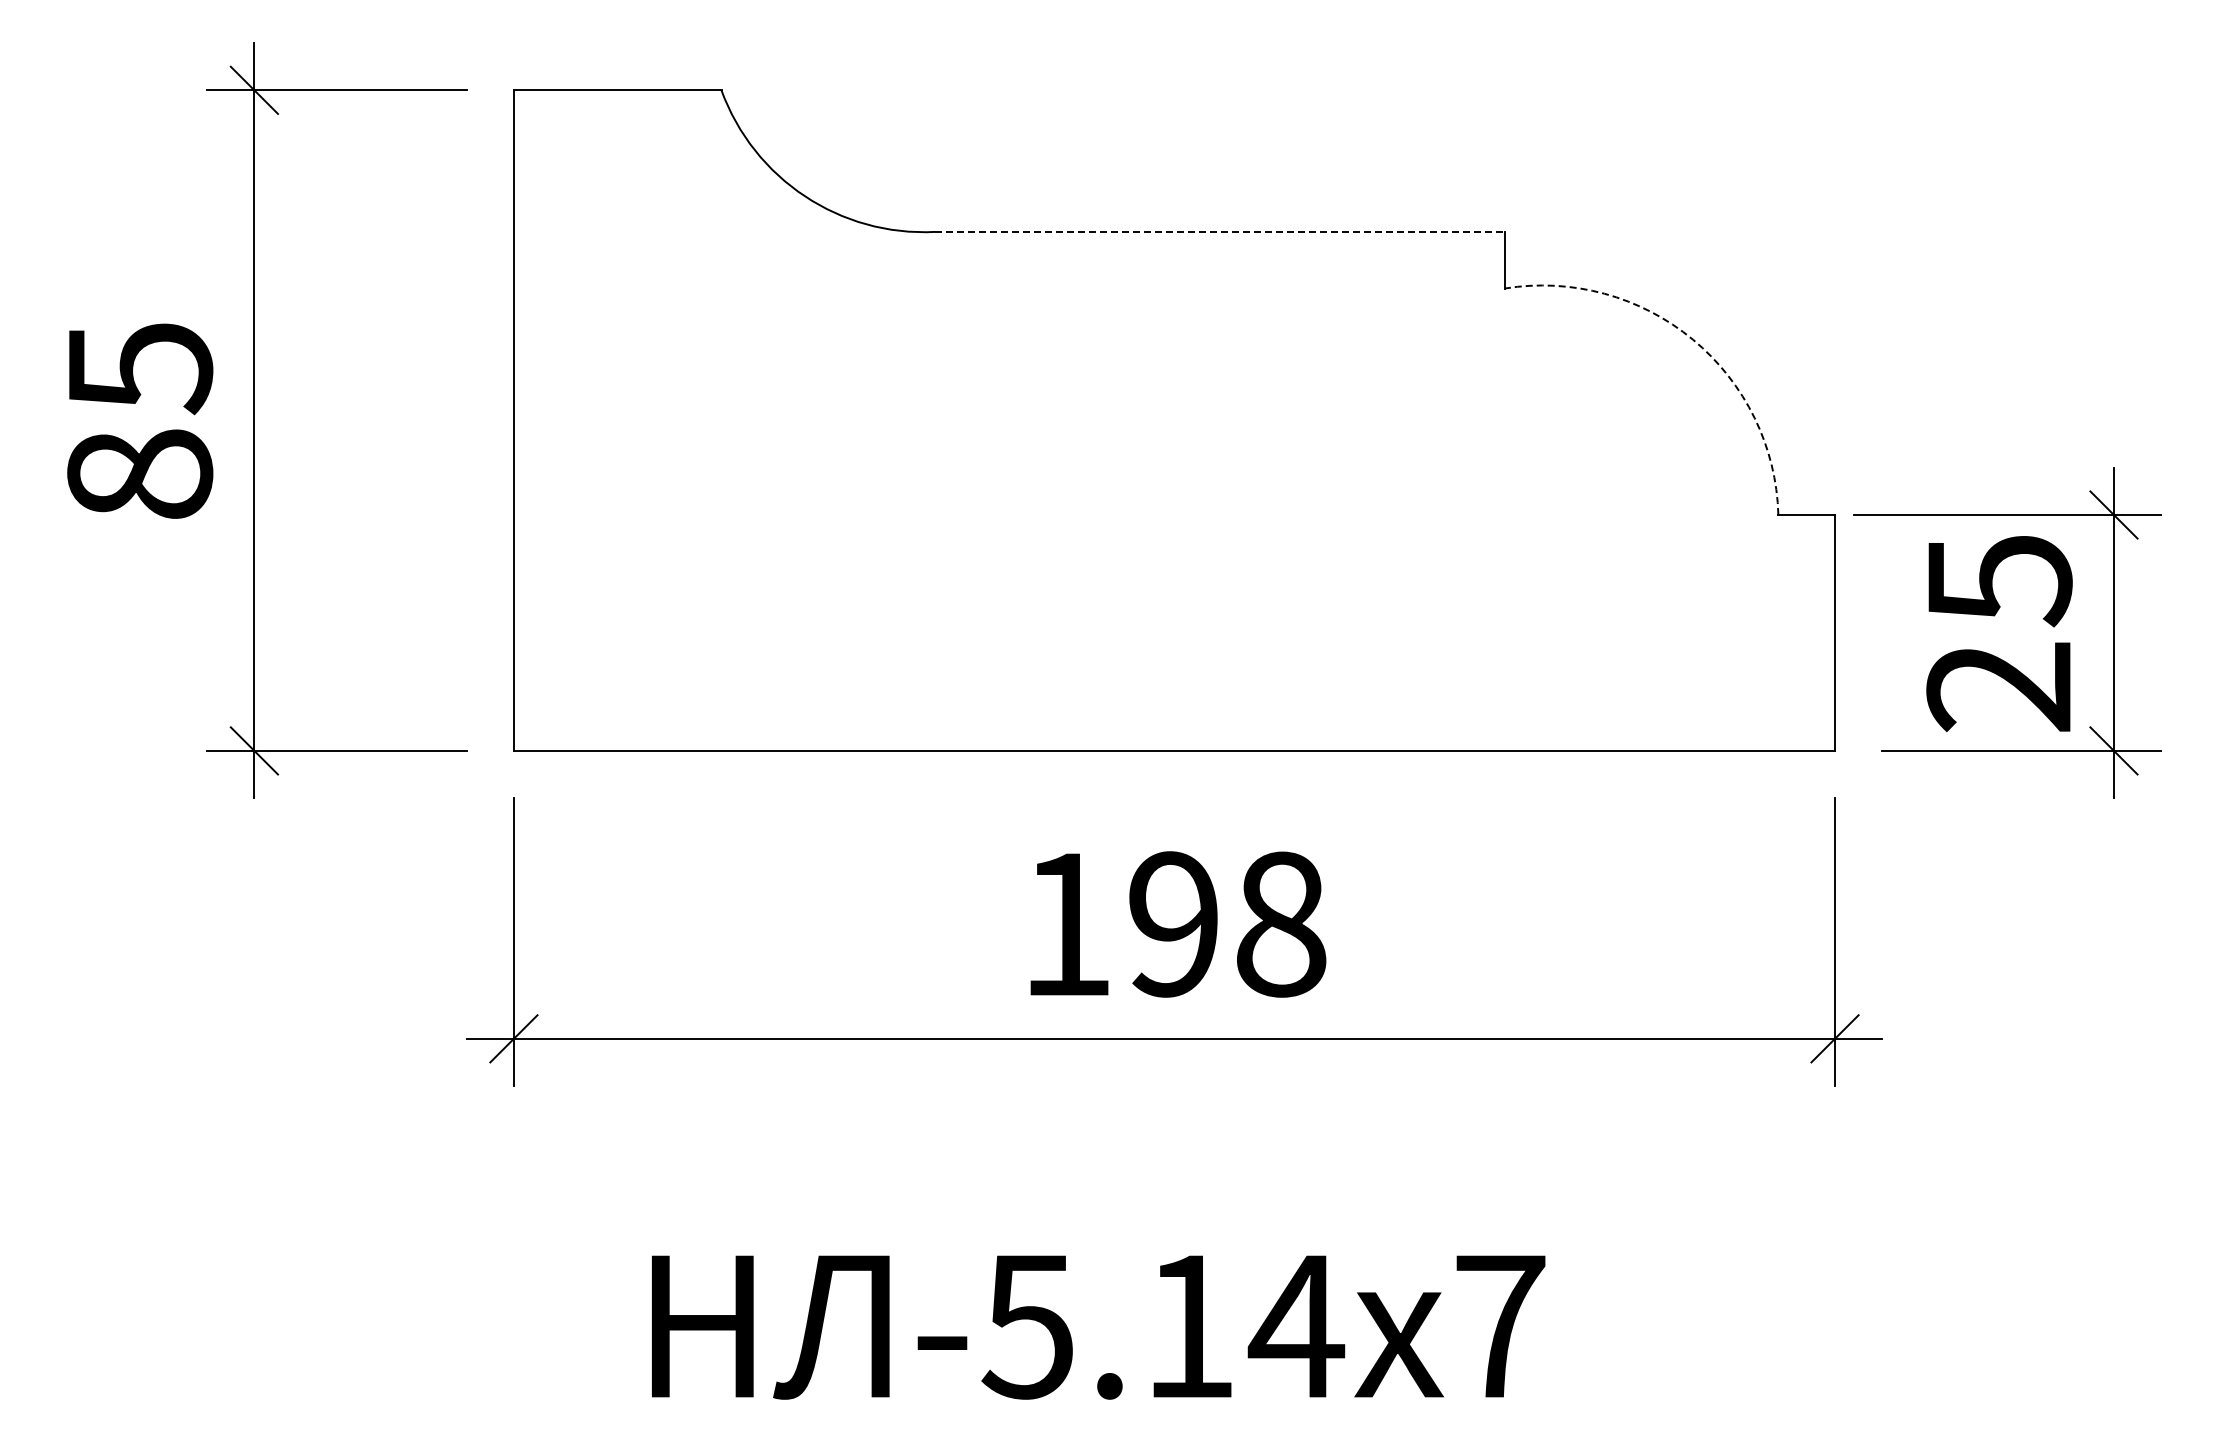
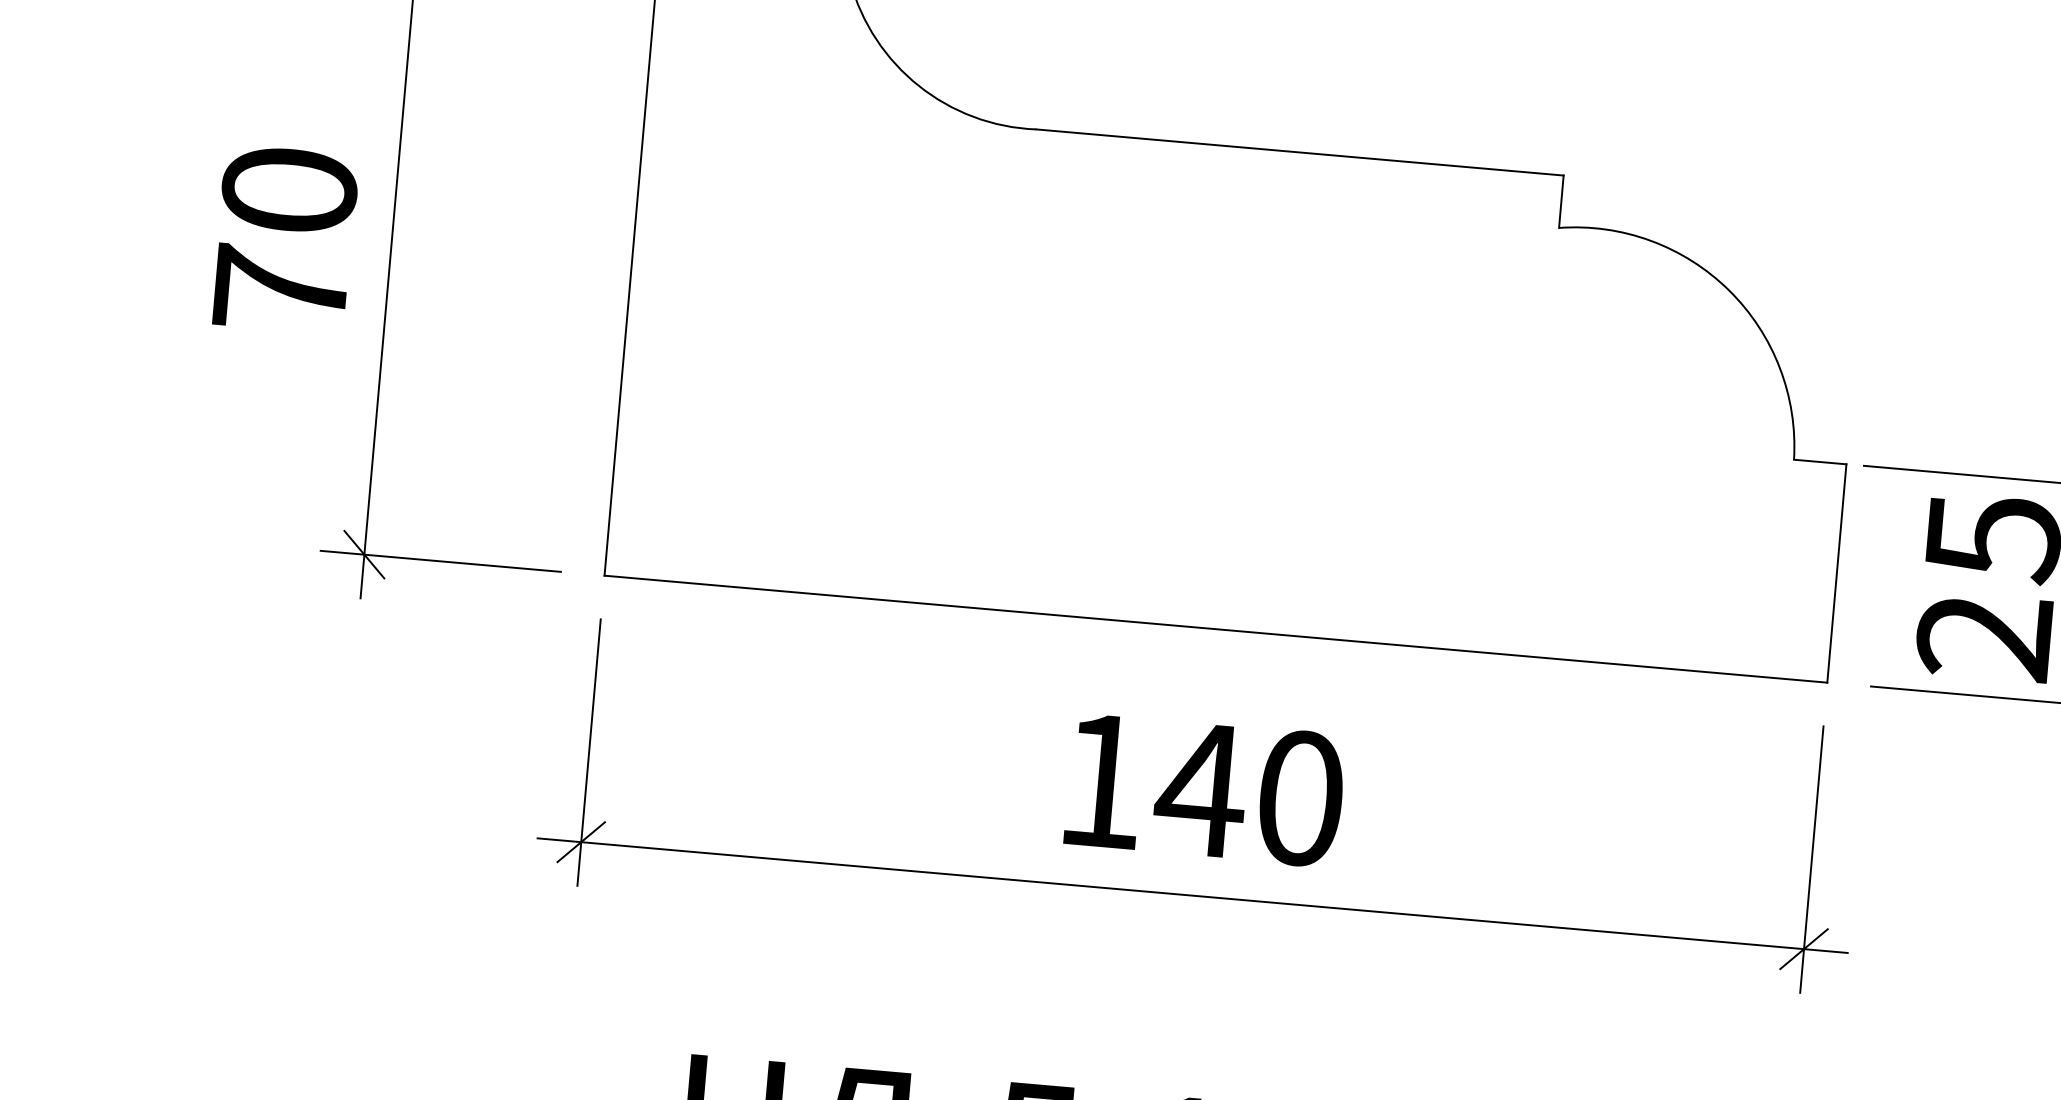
line: (1219, 231) -> (1299, 152), dashed -> solid
arc: (1692, 339) -> (1728, 290), dashed -> solid
text: (139, 420) -> (284, 239), 85 -> 70
text: (1225, 924) -> (1249, 793), 198 -> 140

